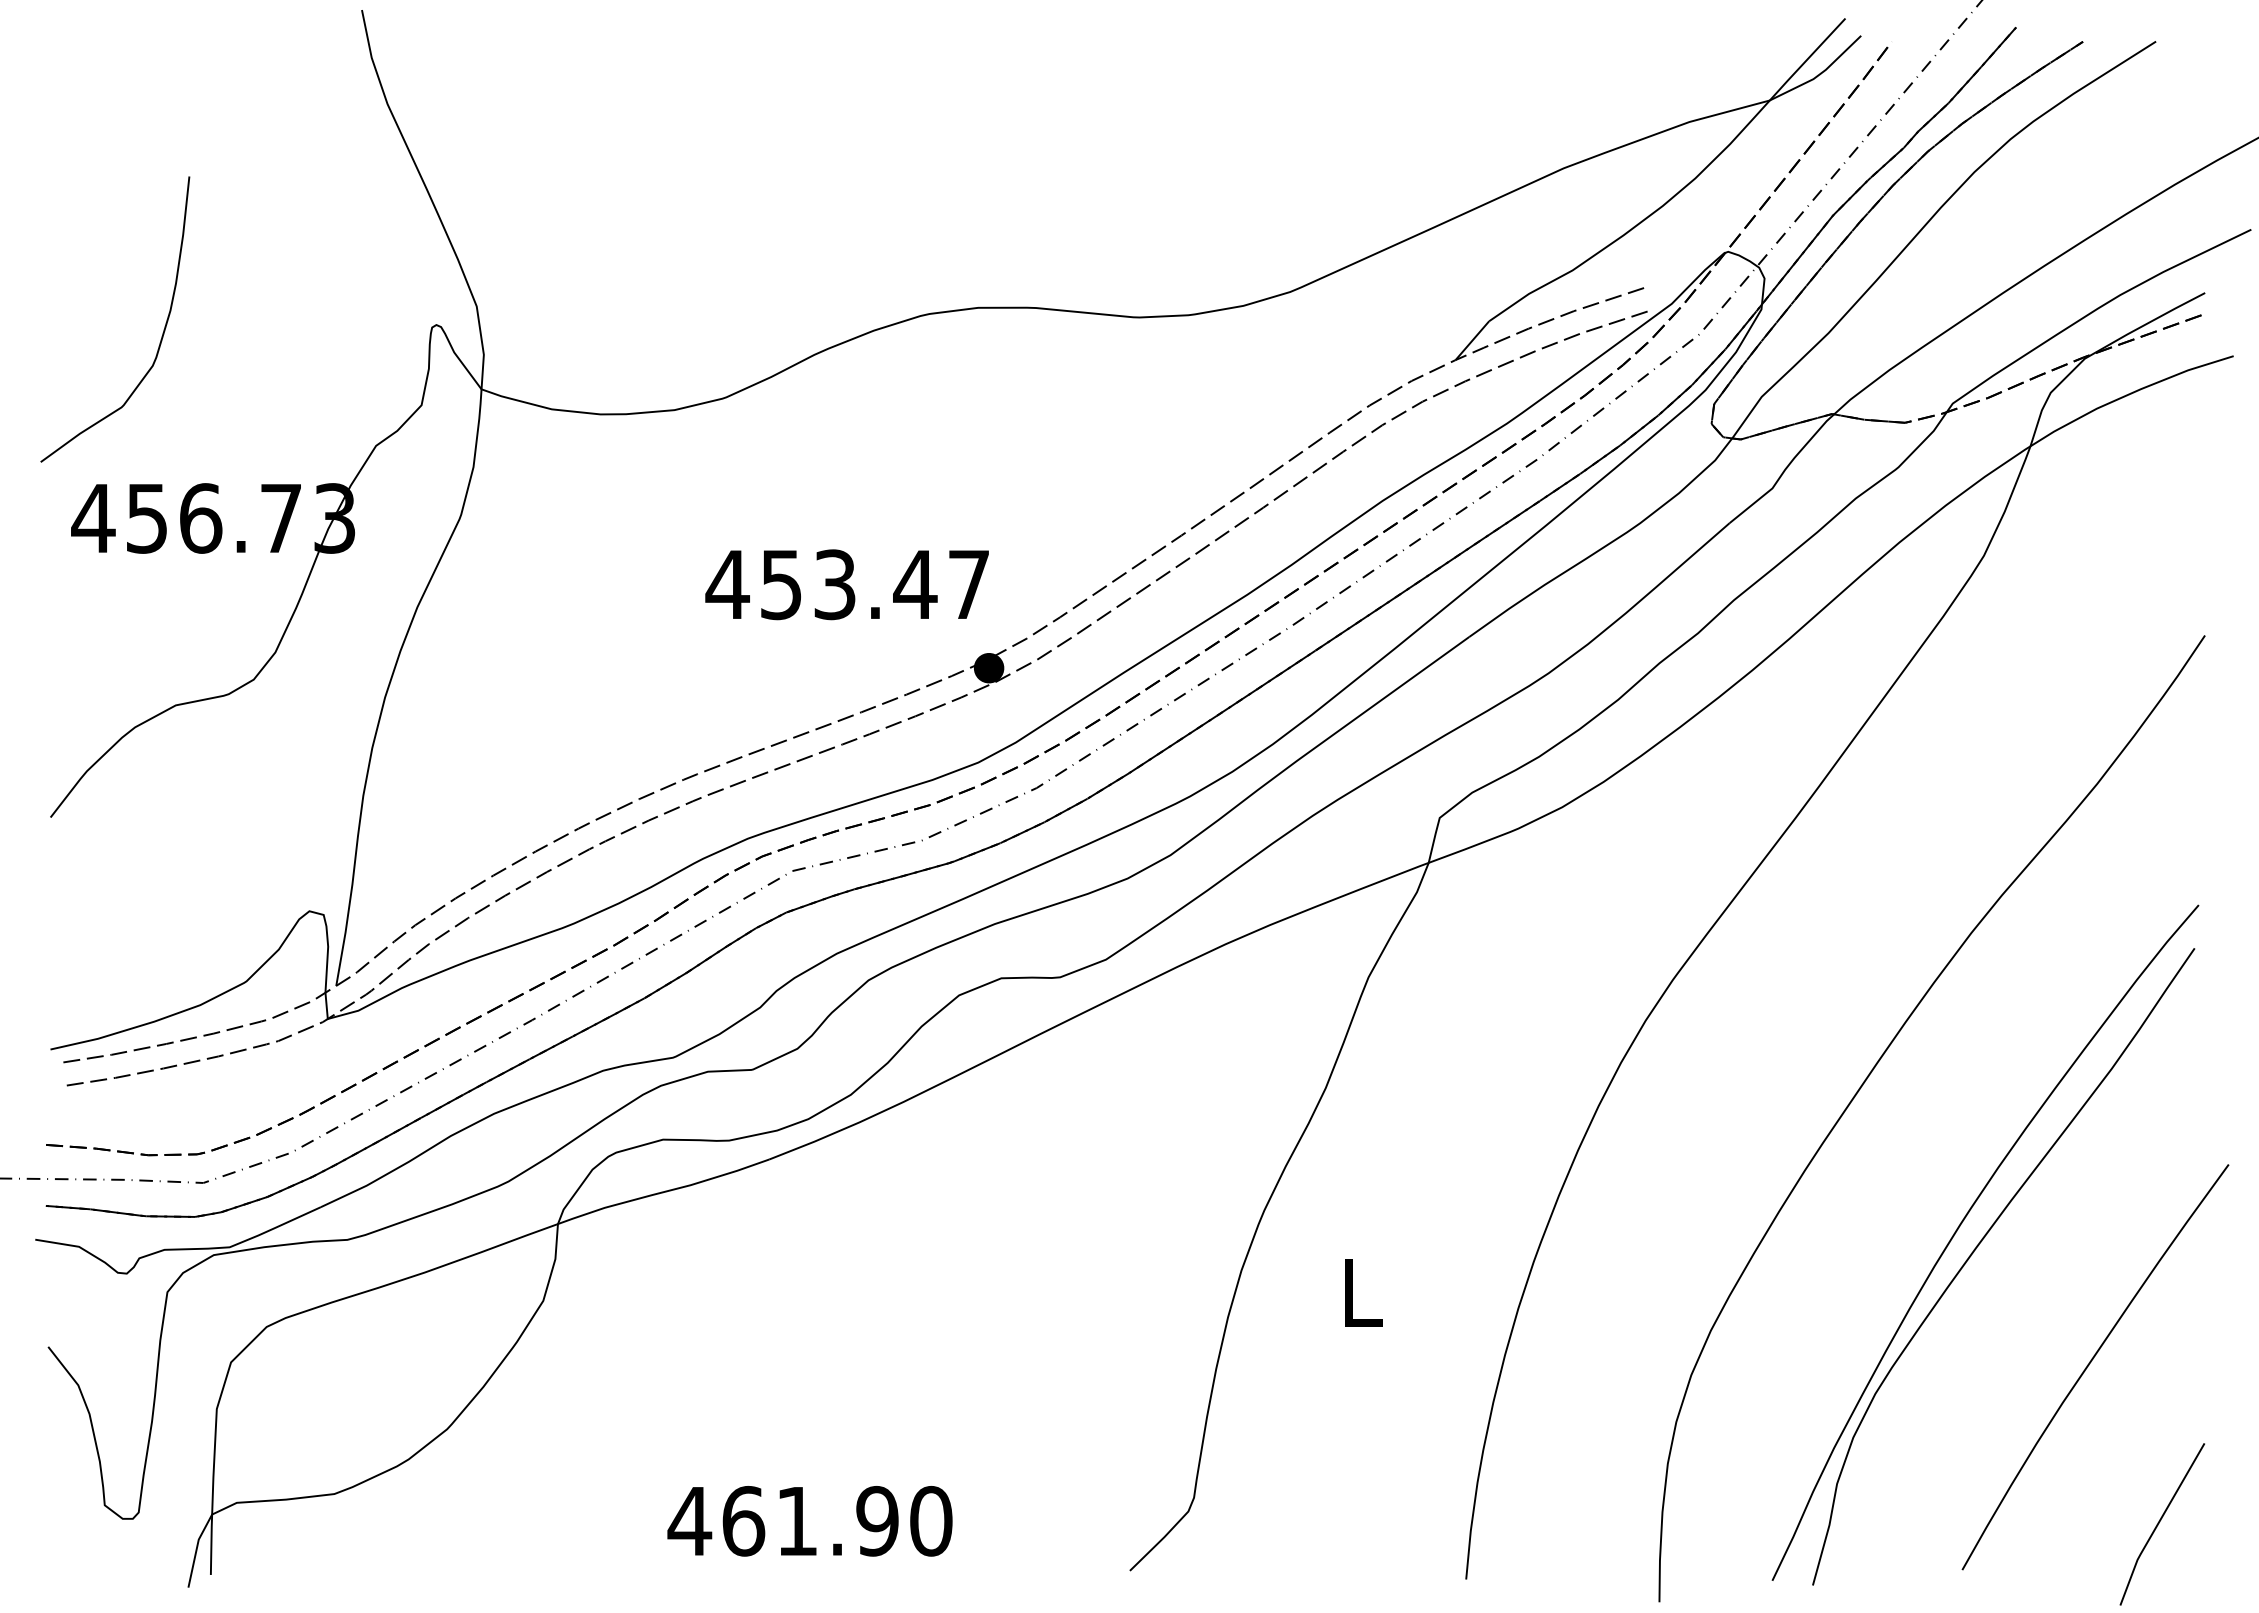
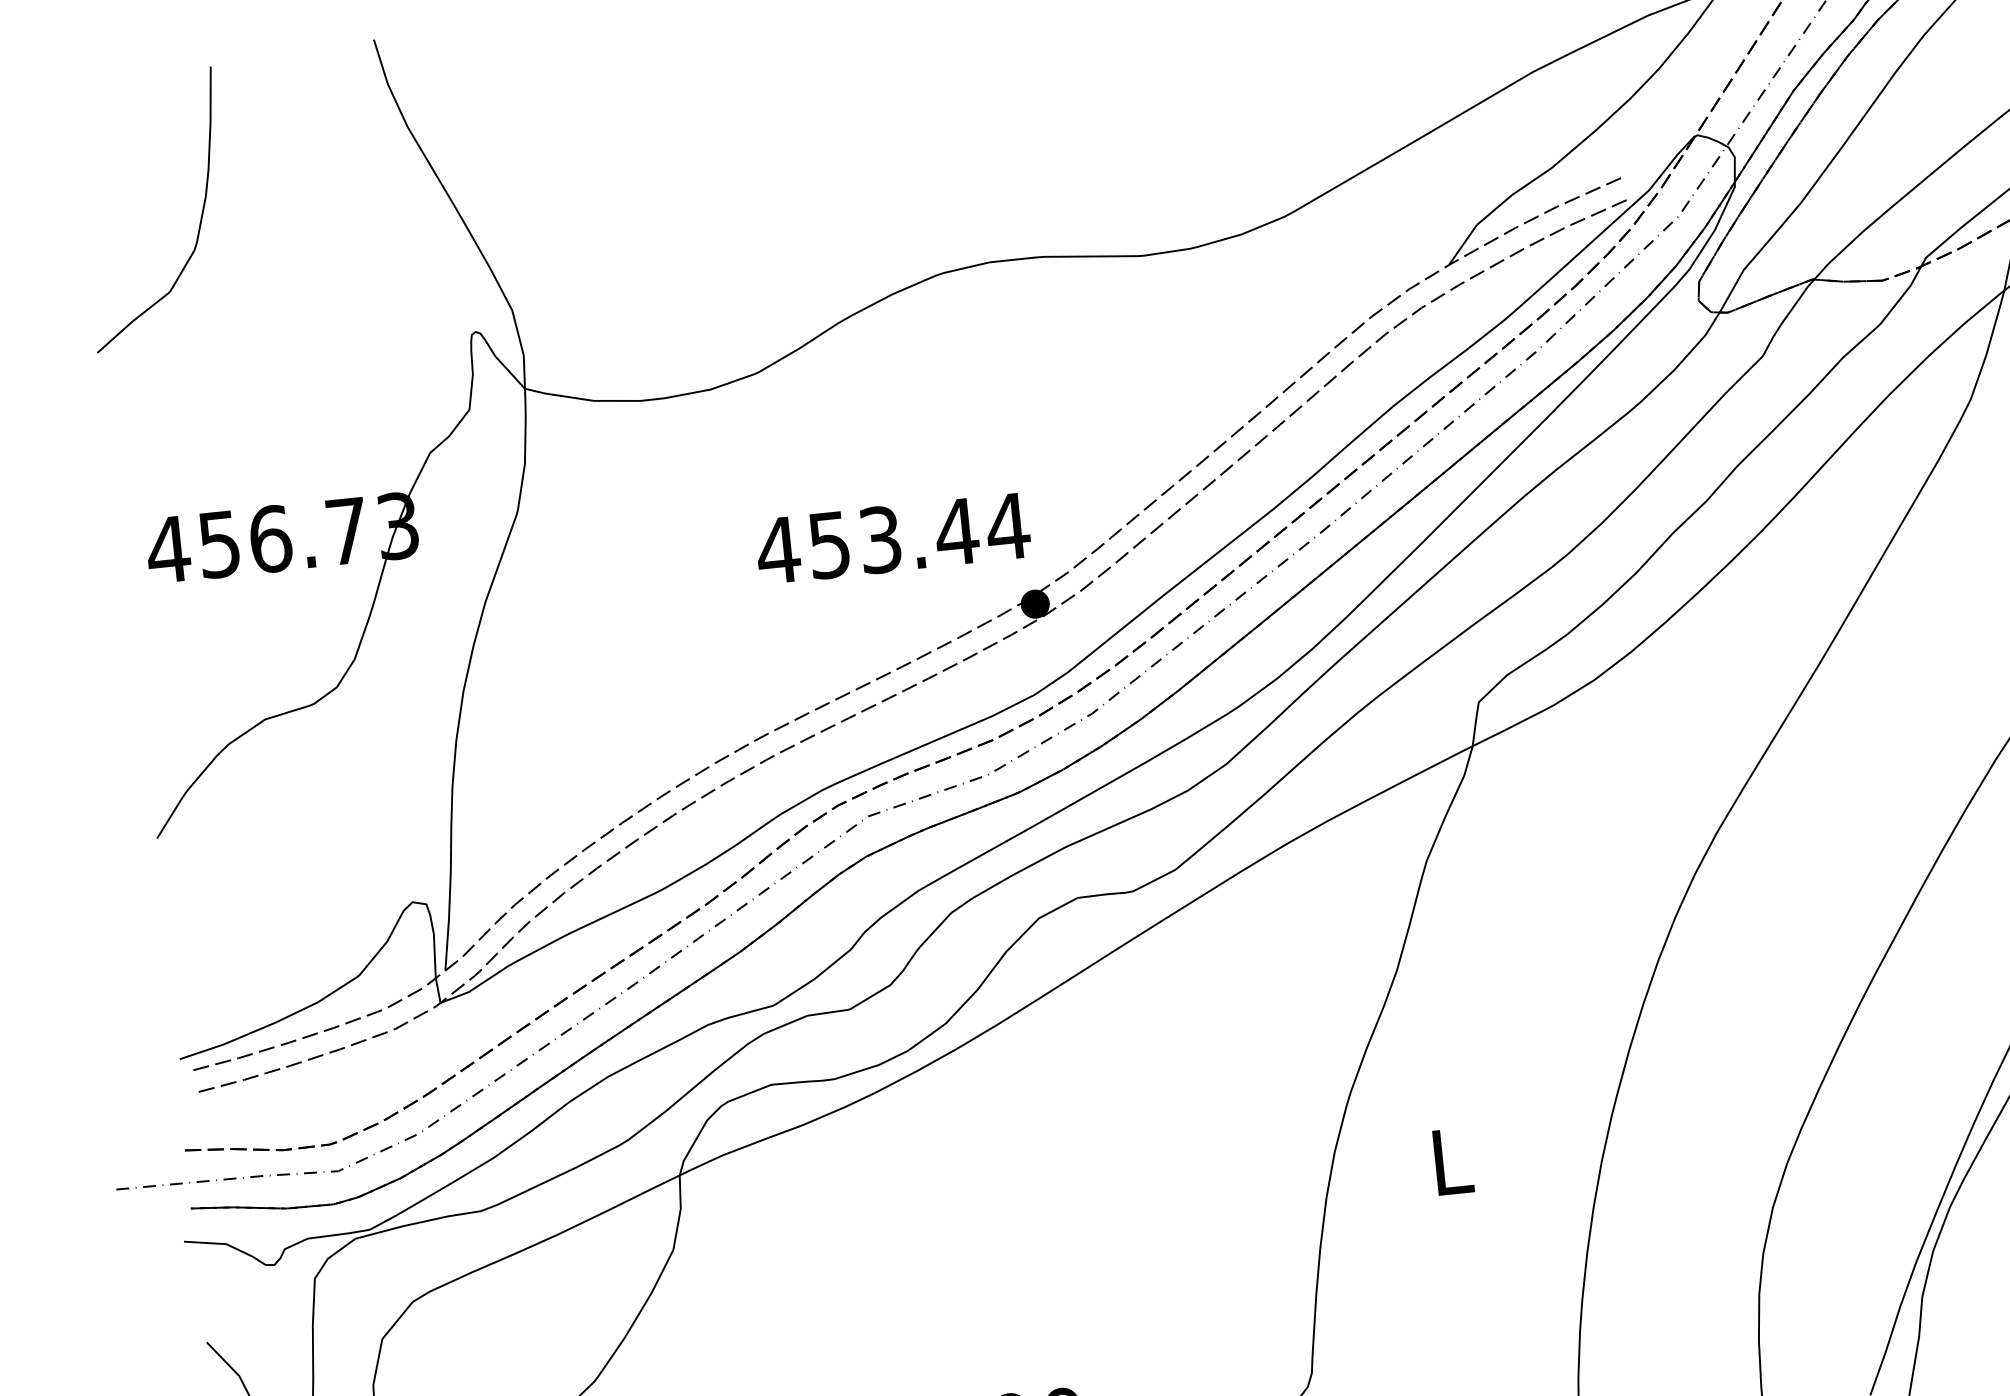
curve: (162, 332) -> (200, 217), moved
text: (968, 584) -> (1007, 526), 453.47 -> 453.44

